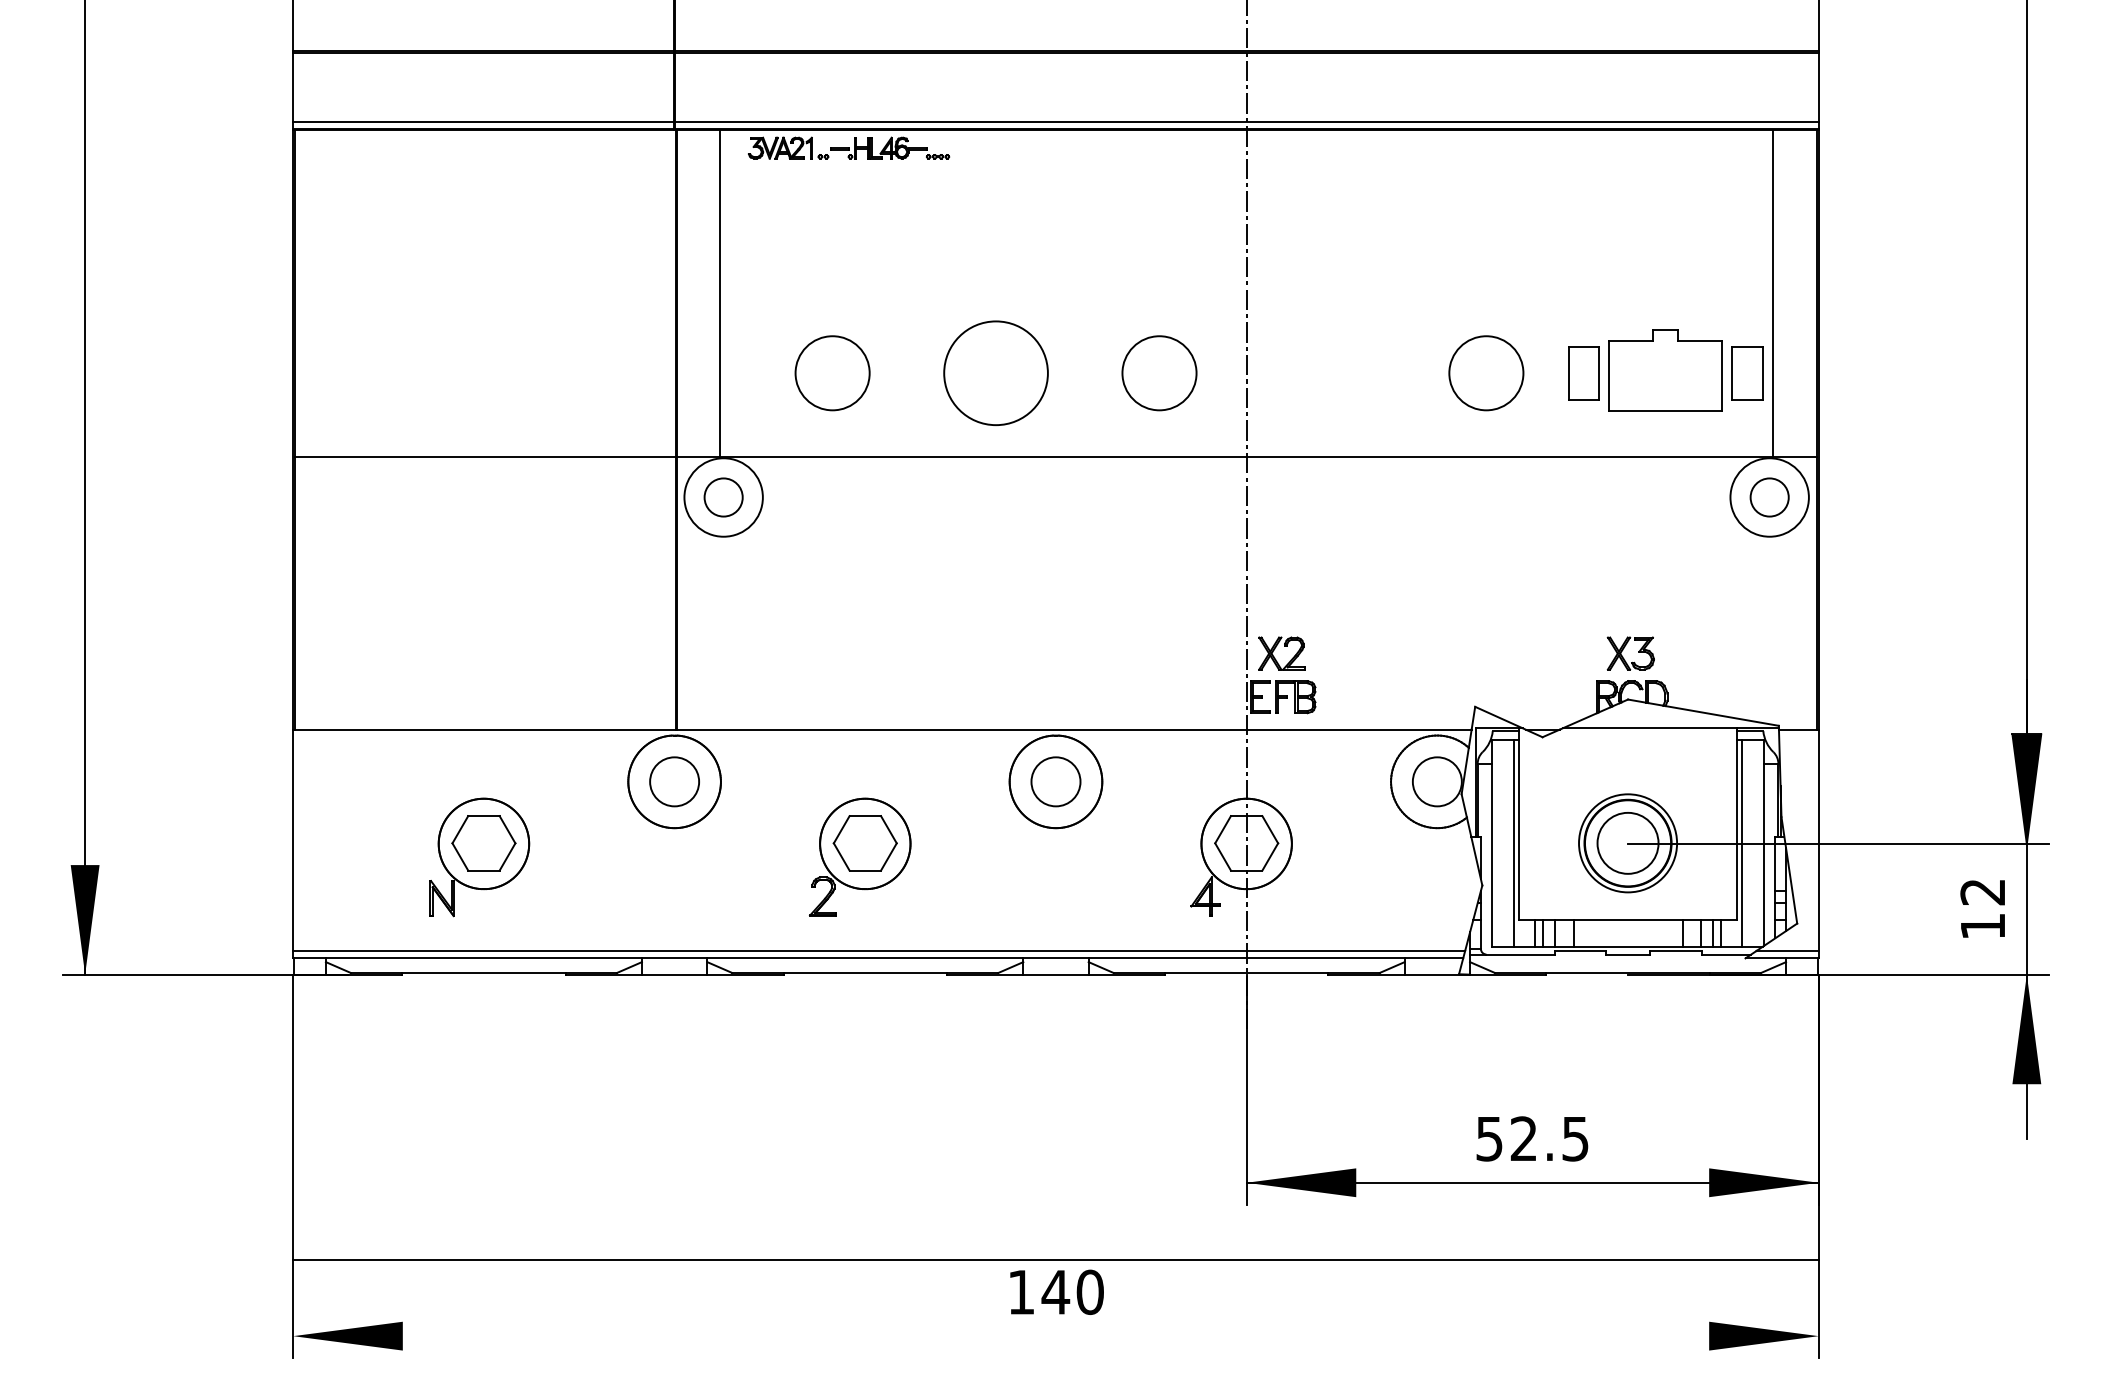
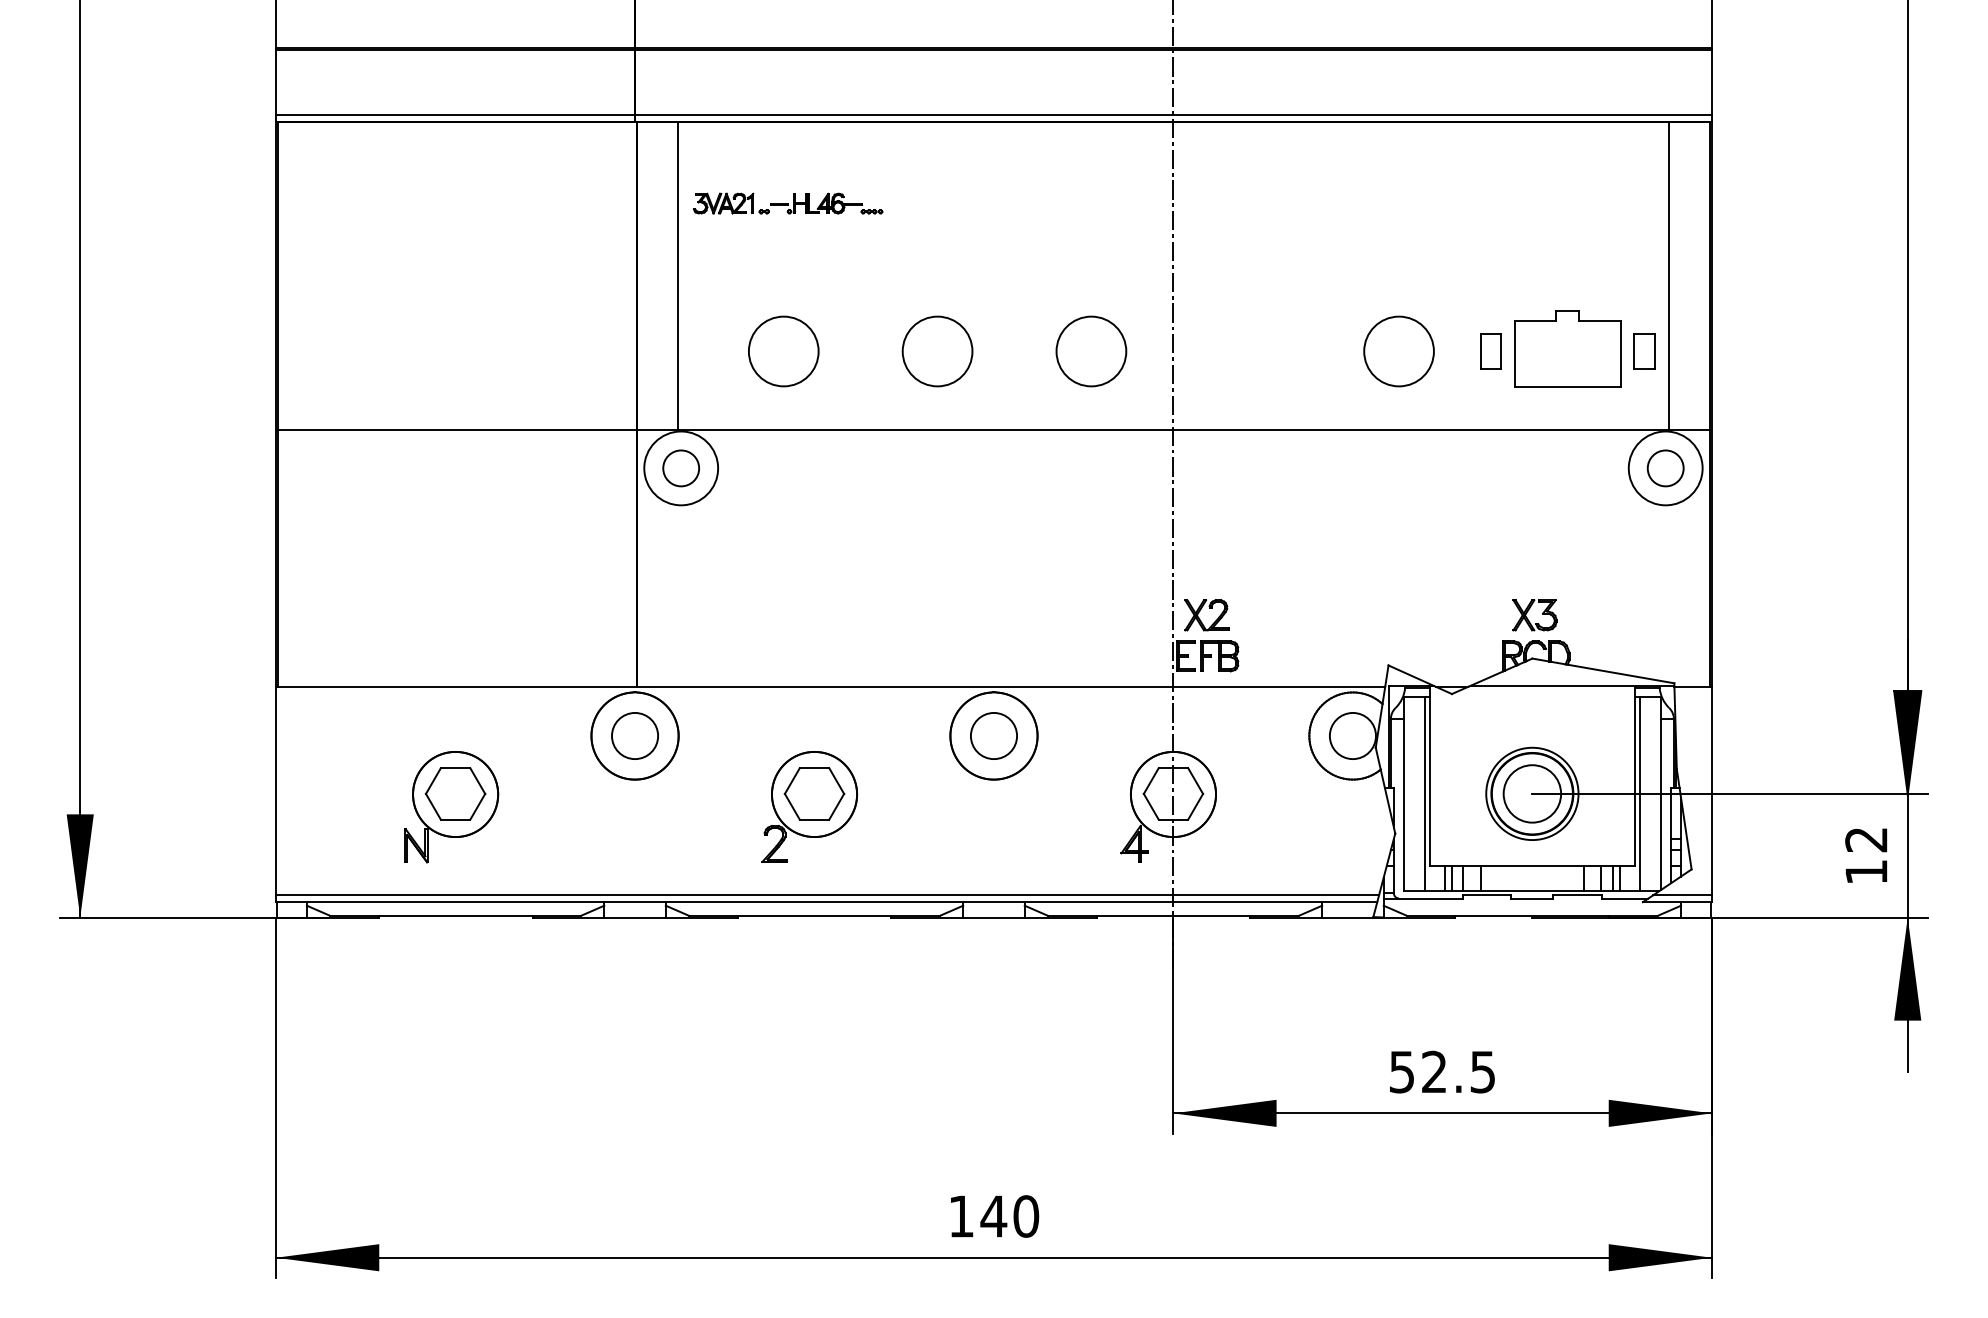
part: (849, 148) -> (788, 203), moved
circle: (995, 373) -> (937, 351), size x0.71
part: (1583, 373) -> (1490, 351), size x0.71
part: (1747, 373) -> (1644, 351), size x0.71
line: (1055, 1259) -> (993, 1257), moved

